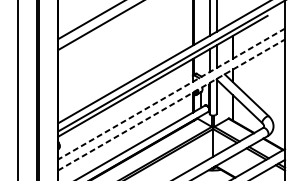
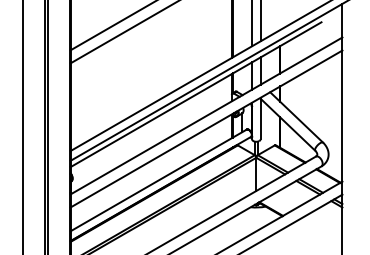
line: (171, 93) -> (206, 115), dashed -> solid
line: (171, 104) -> (206, 128), dashed -> solid

